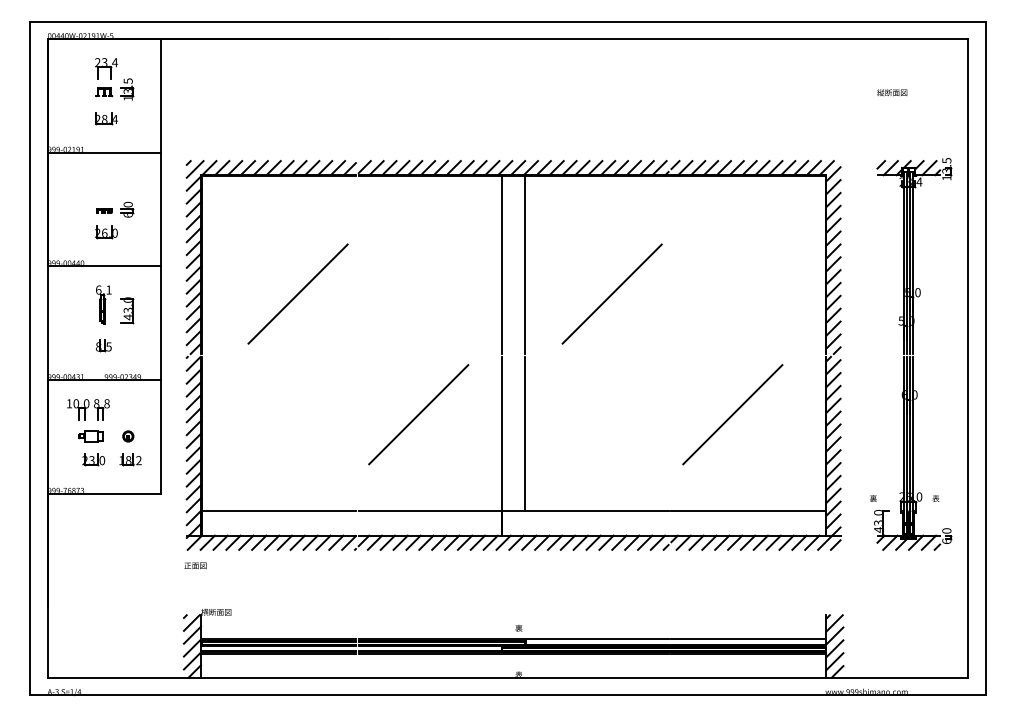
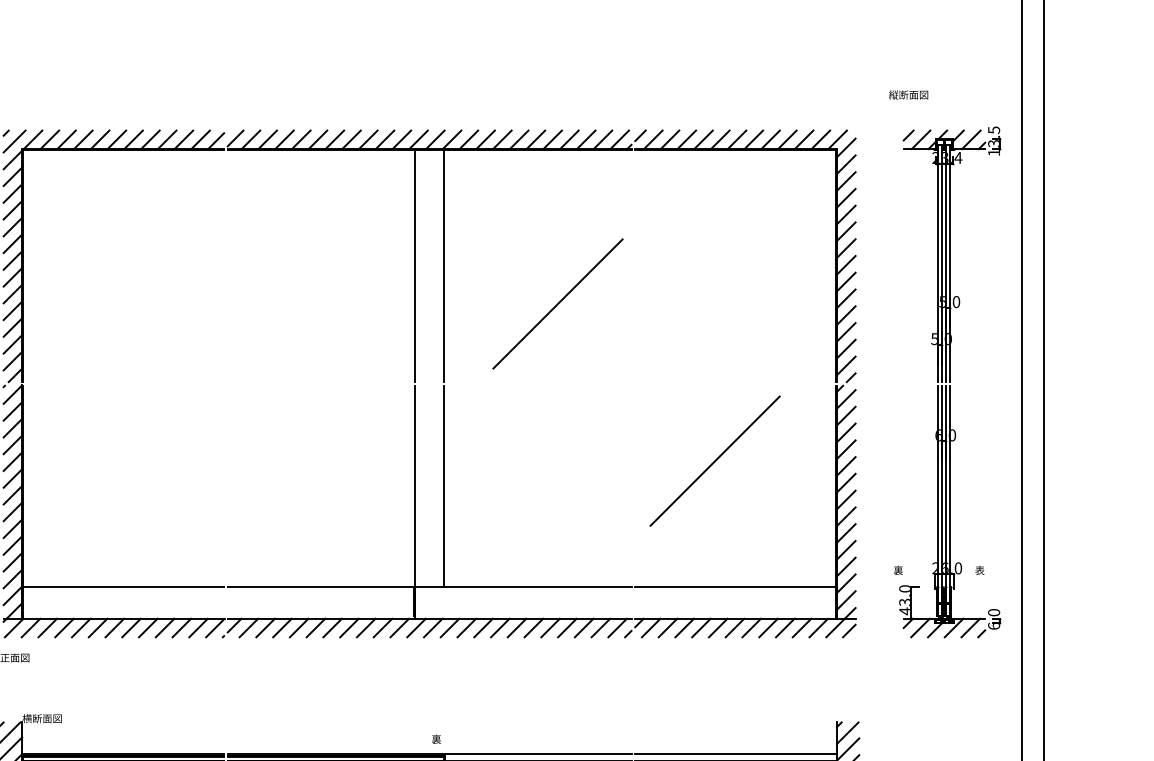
text: (892, 92) -> (908, 94), moved
line: (297, 293) -> (147, 303), removed
line: (418, 414) -> (305, 460), removed

